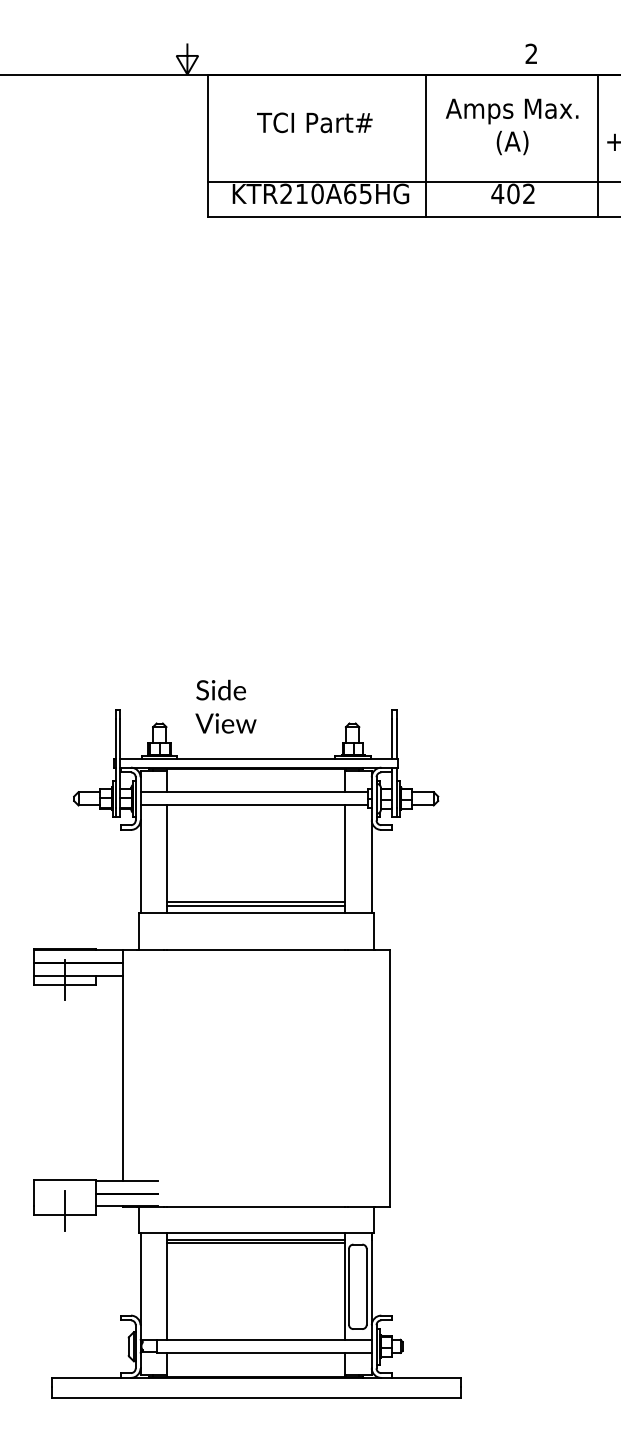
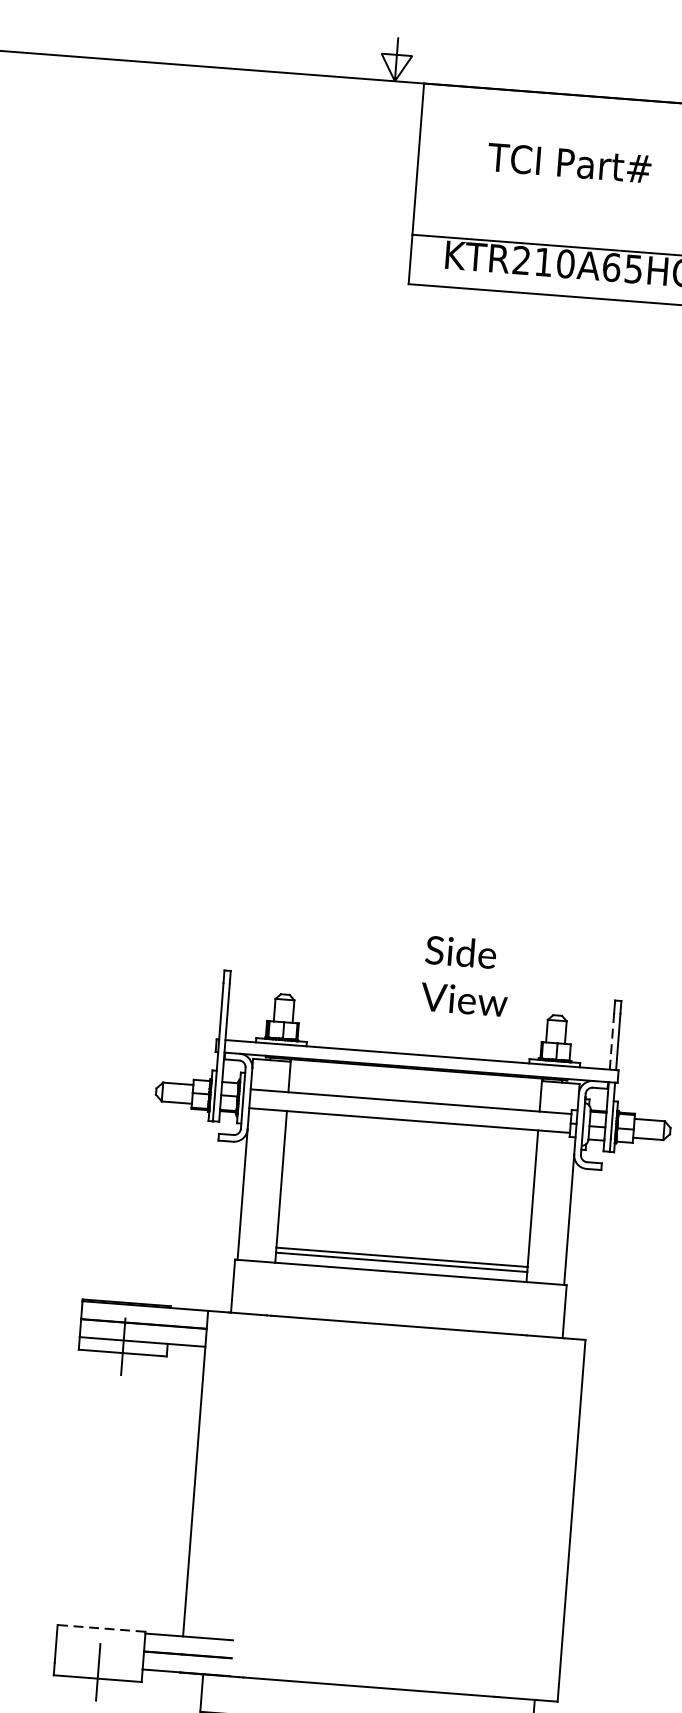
text: (225, 706) -> (465, 975), moved
line: (392, 738) -> (612, 1041), solid -> dashed
line: (64, 1179) -> (101, 1628), solid -> dashed

